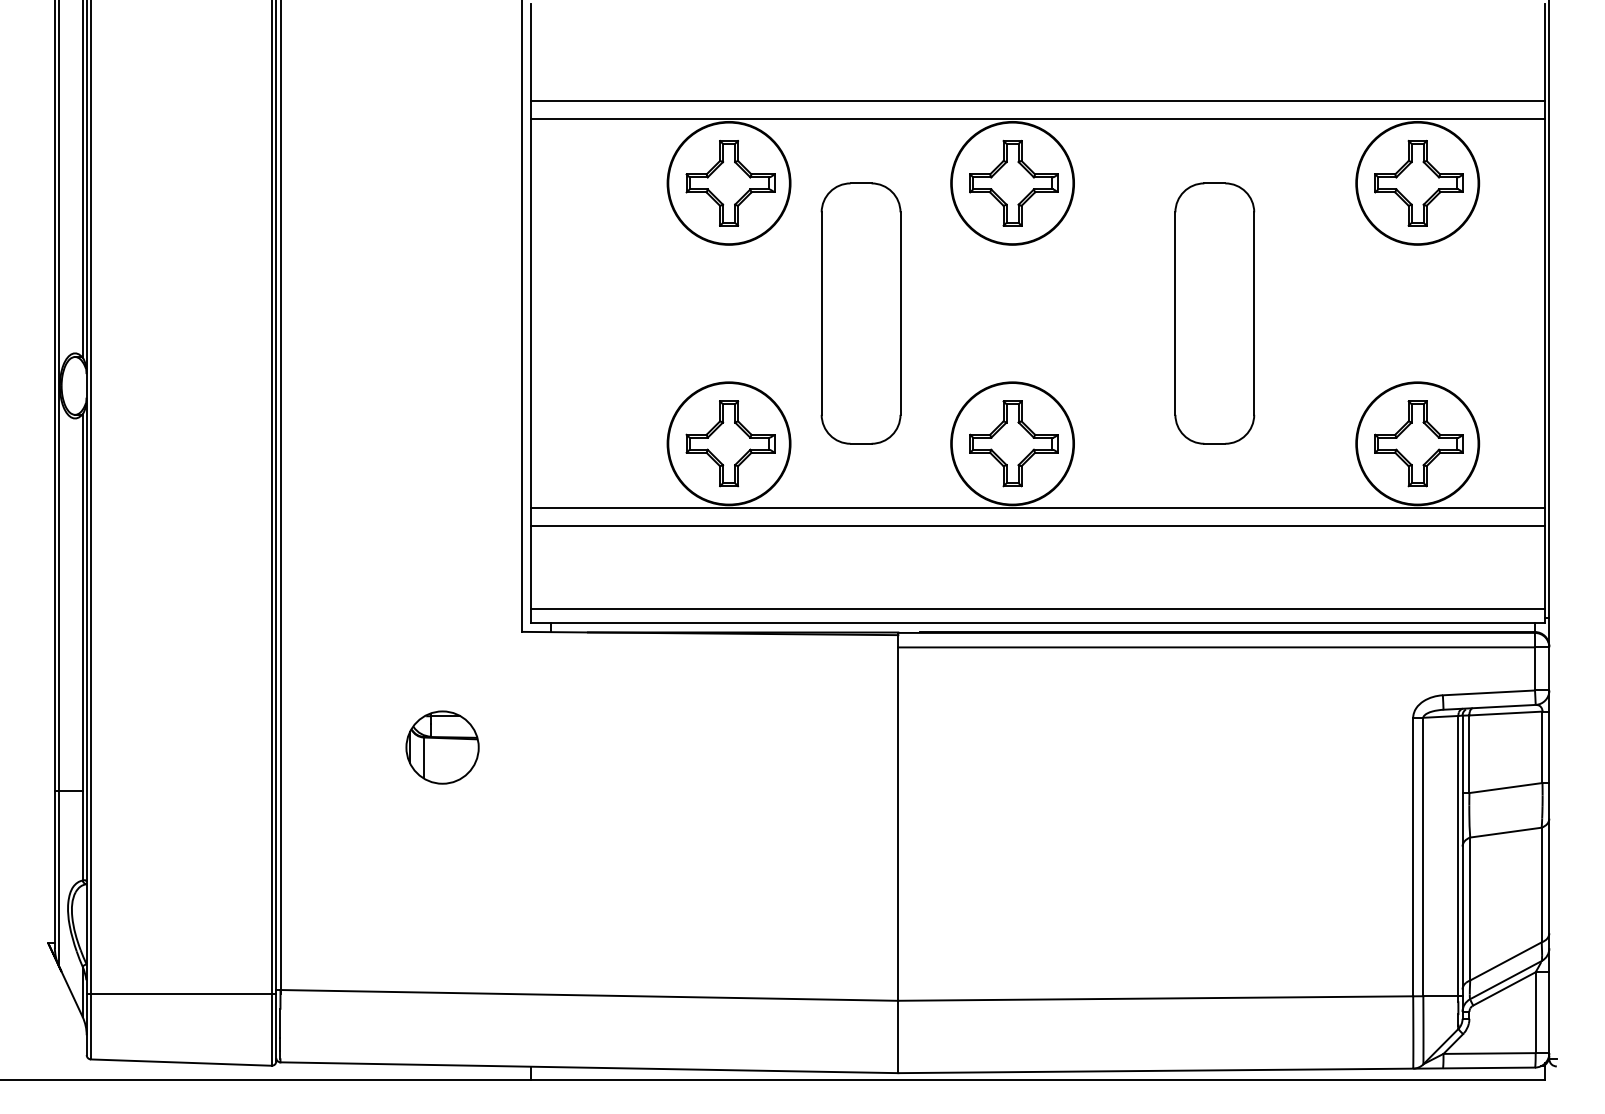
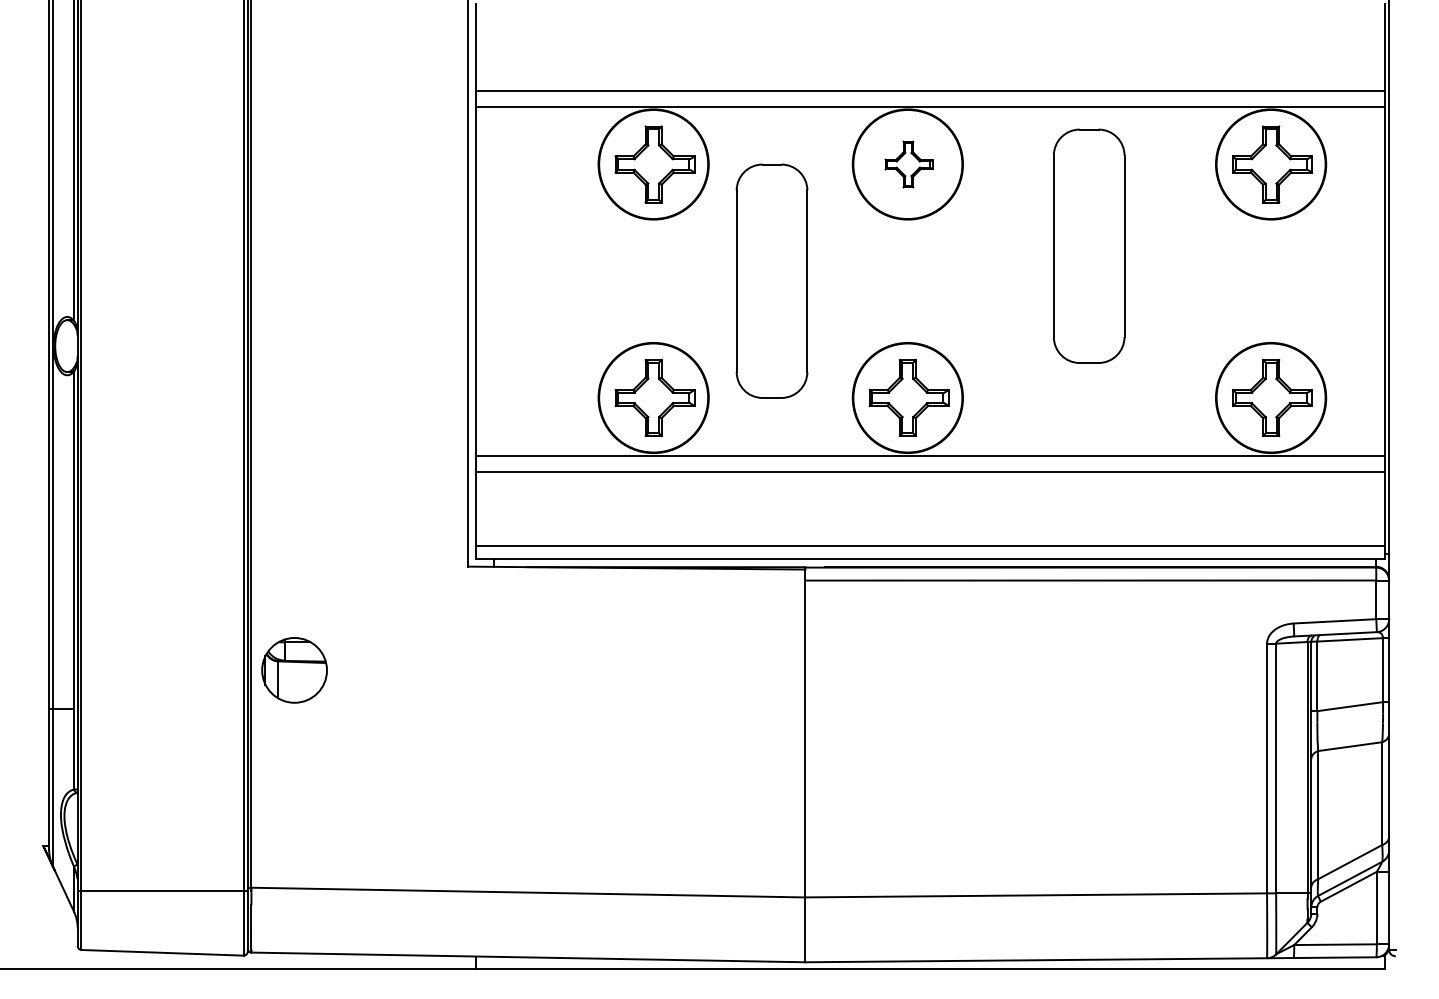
part: (1013, 183) -> (908, 164), size x0.6
part: (1214, 313) -> (1088, 246), moved
part: (442, 747) -> (294, 670), moved

